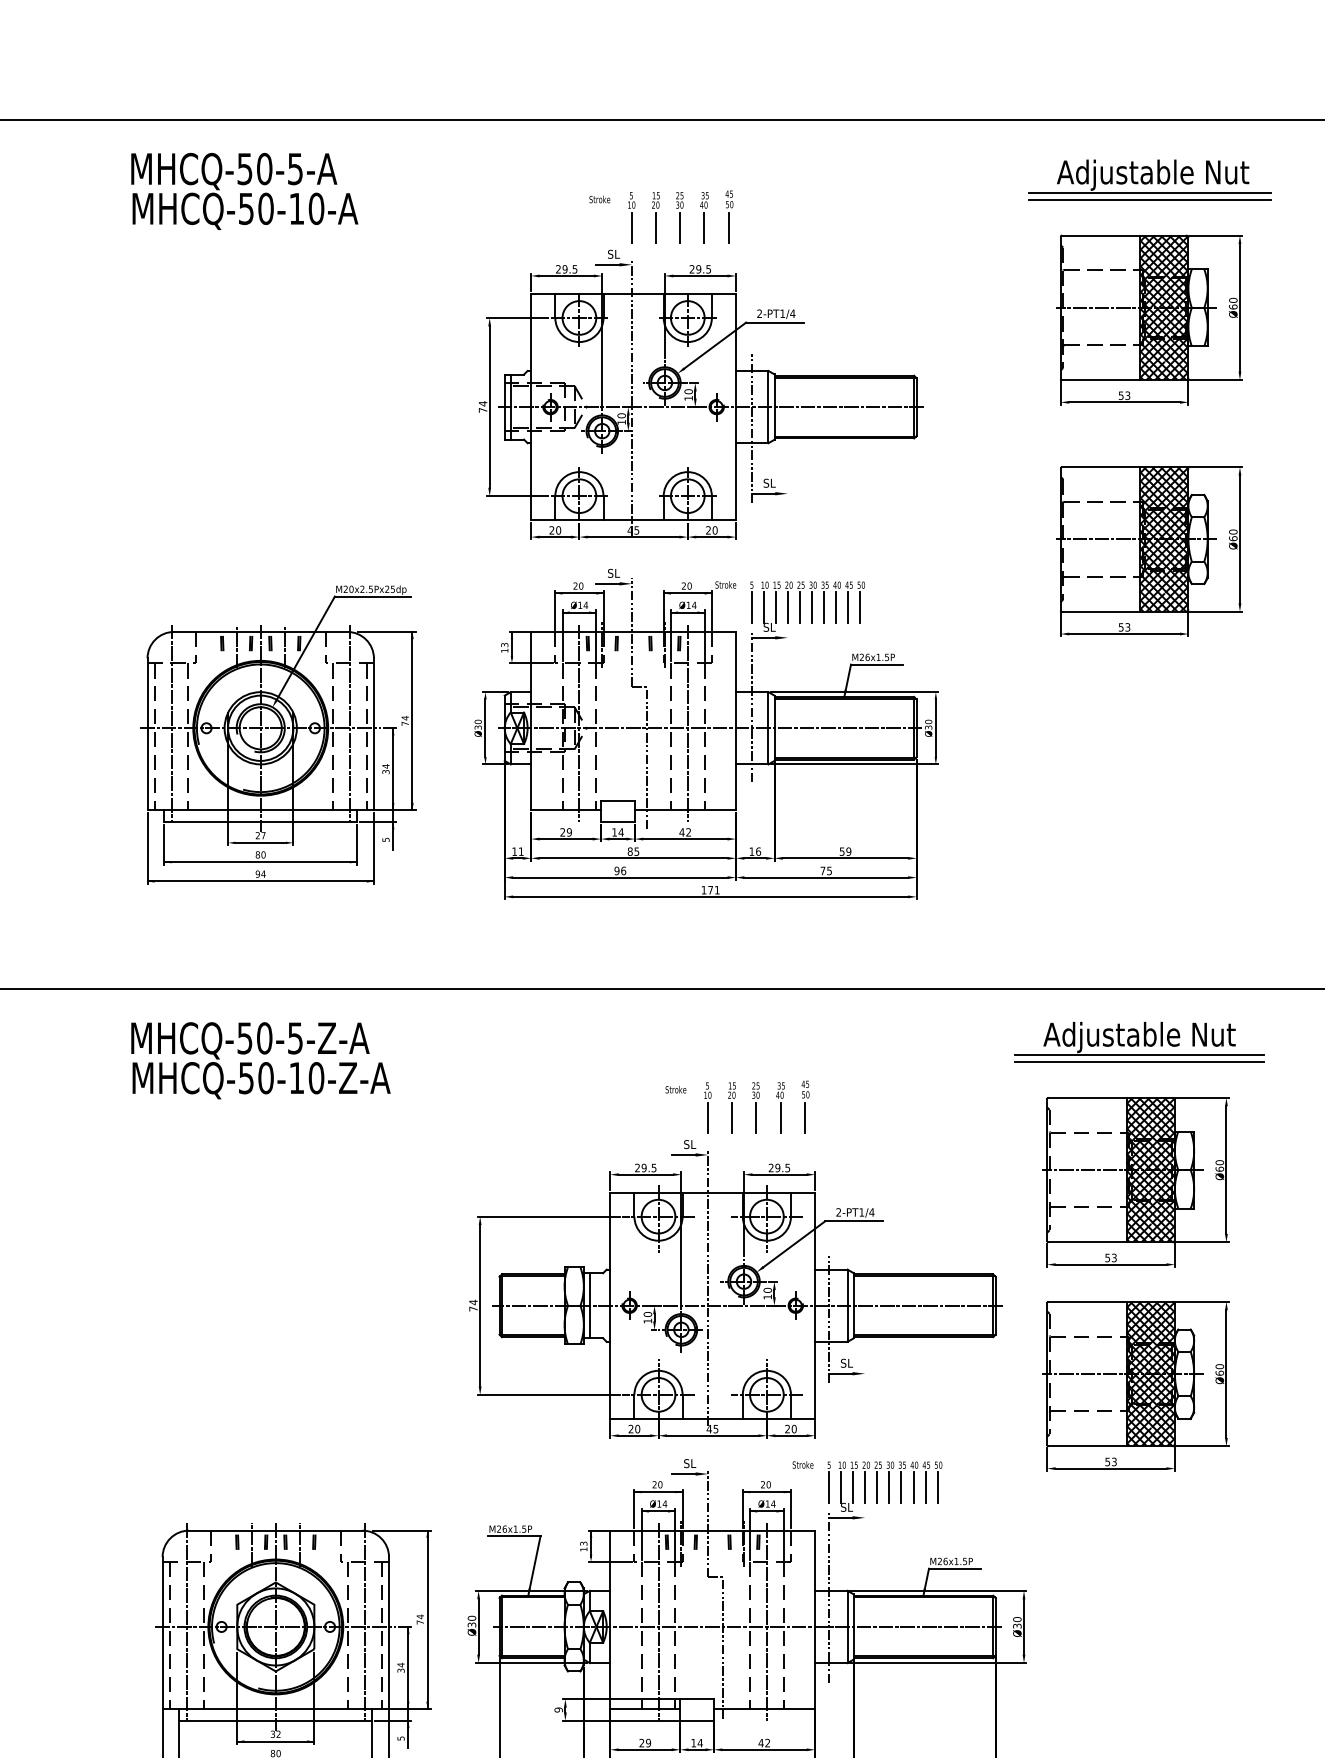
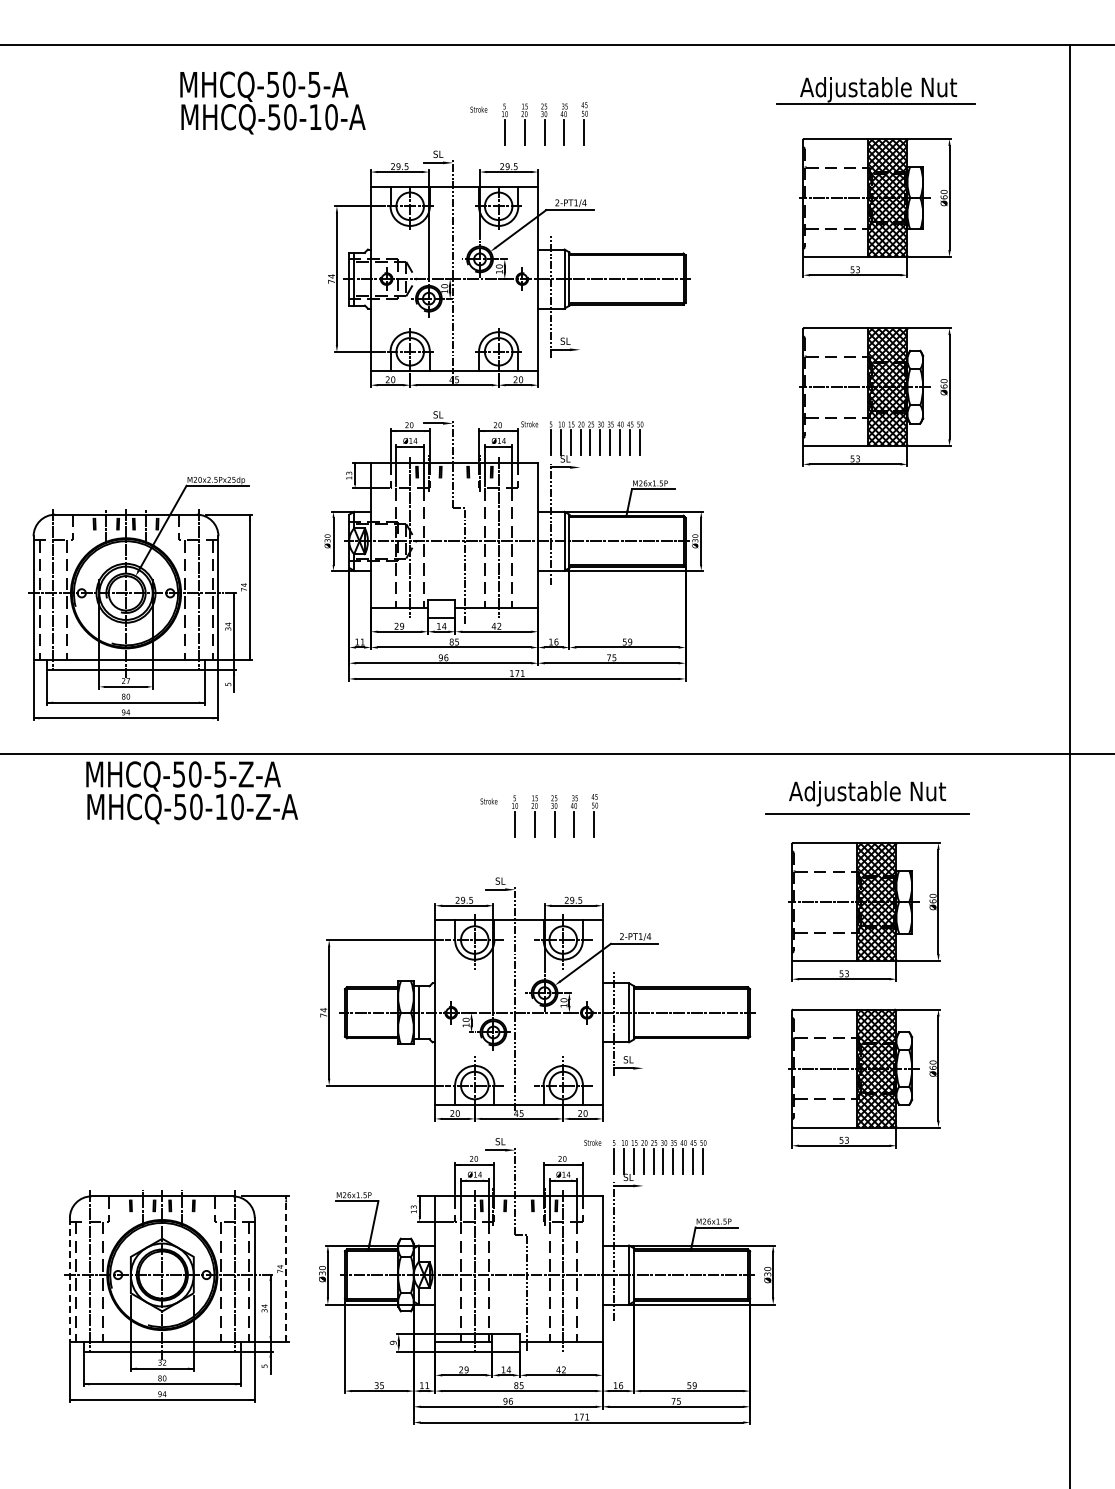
text: (244, 190) -> (272, 102), moved
line: (1150, 199) -> (876, 109), removed
part: (660, 216) -> (528, 123), moved
part: (278, 734) -> (140, 598), moved
line: (1139, 1055) -> (867, 808), removed
text: (260, 1060) -> (191, 792), moved
part: (736, 1106) -> (538, 815), moved
line: (427, 1620) -> (286, 1269), solid -> dashed
line: (162, 1632) -> (69, 1279), solid -> dashed

